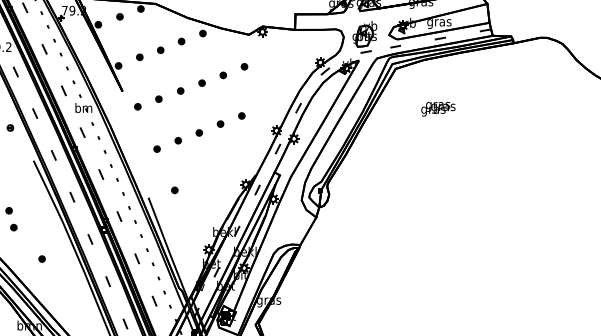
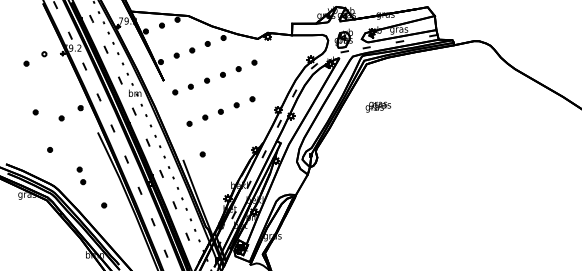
text: (438, 108) -> (378, 106), moved

